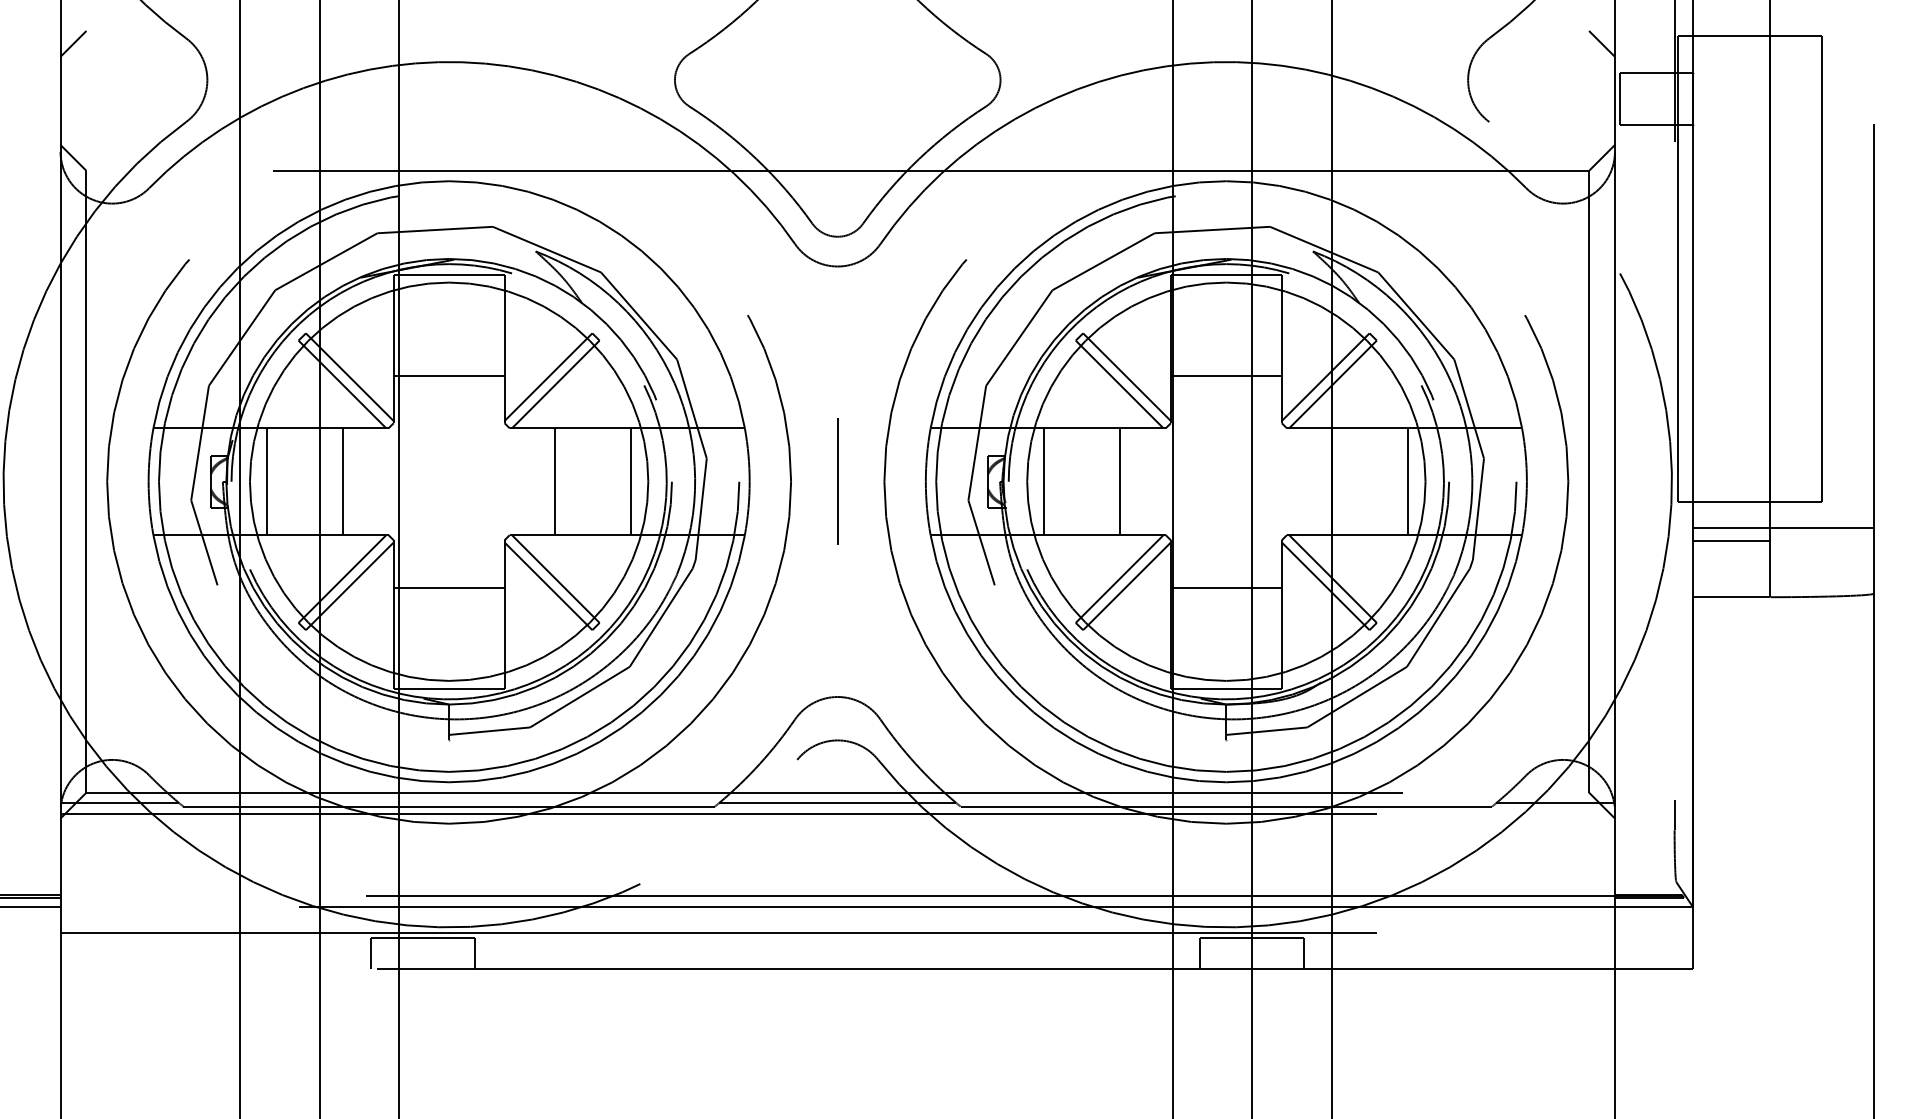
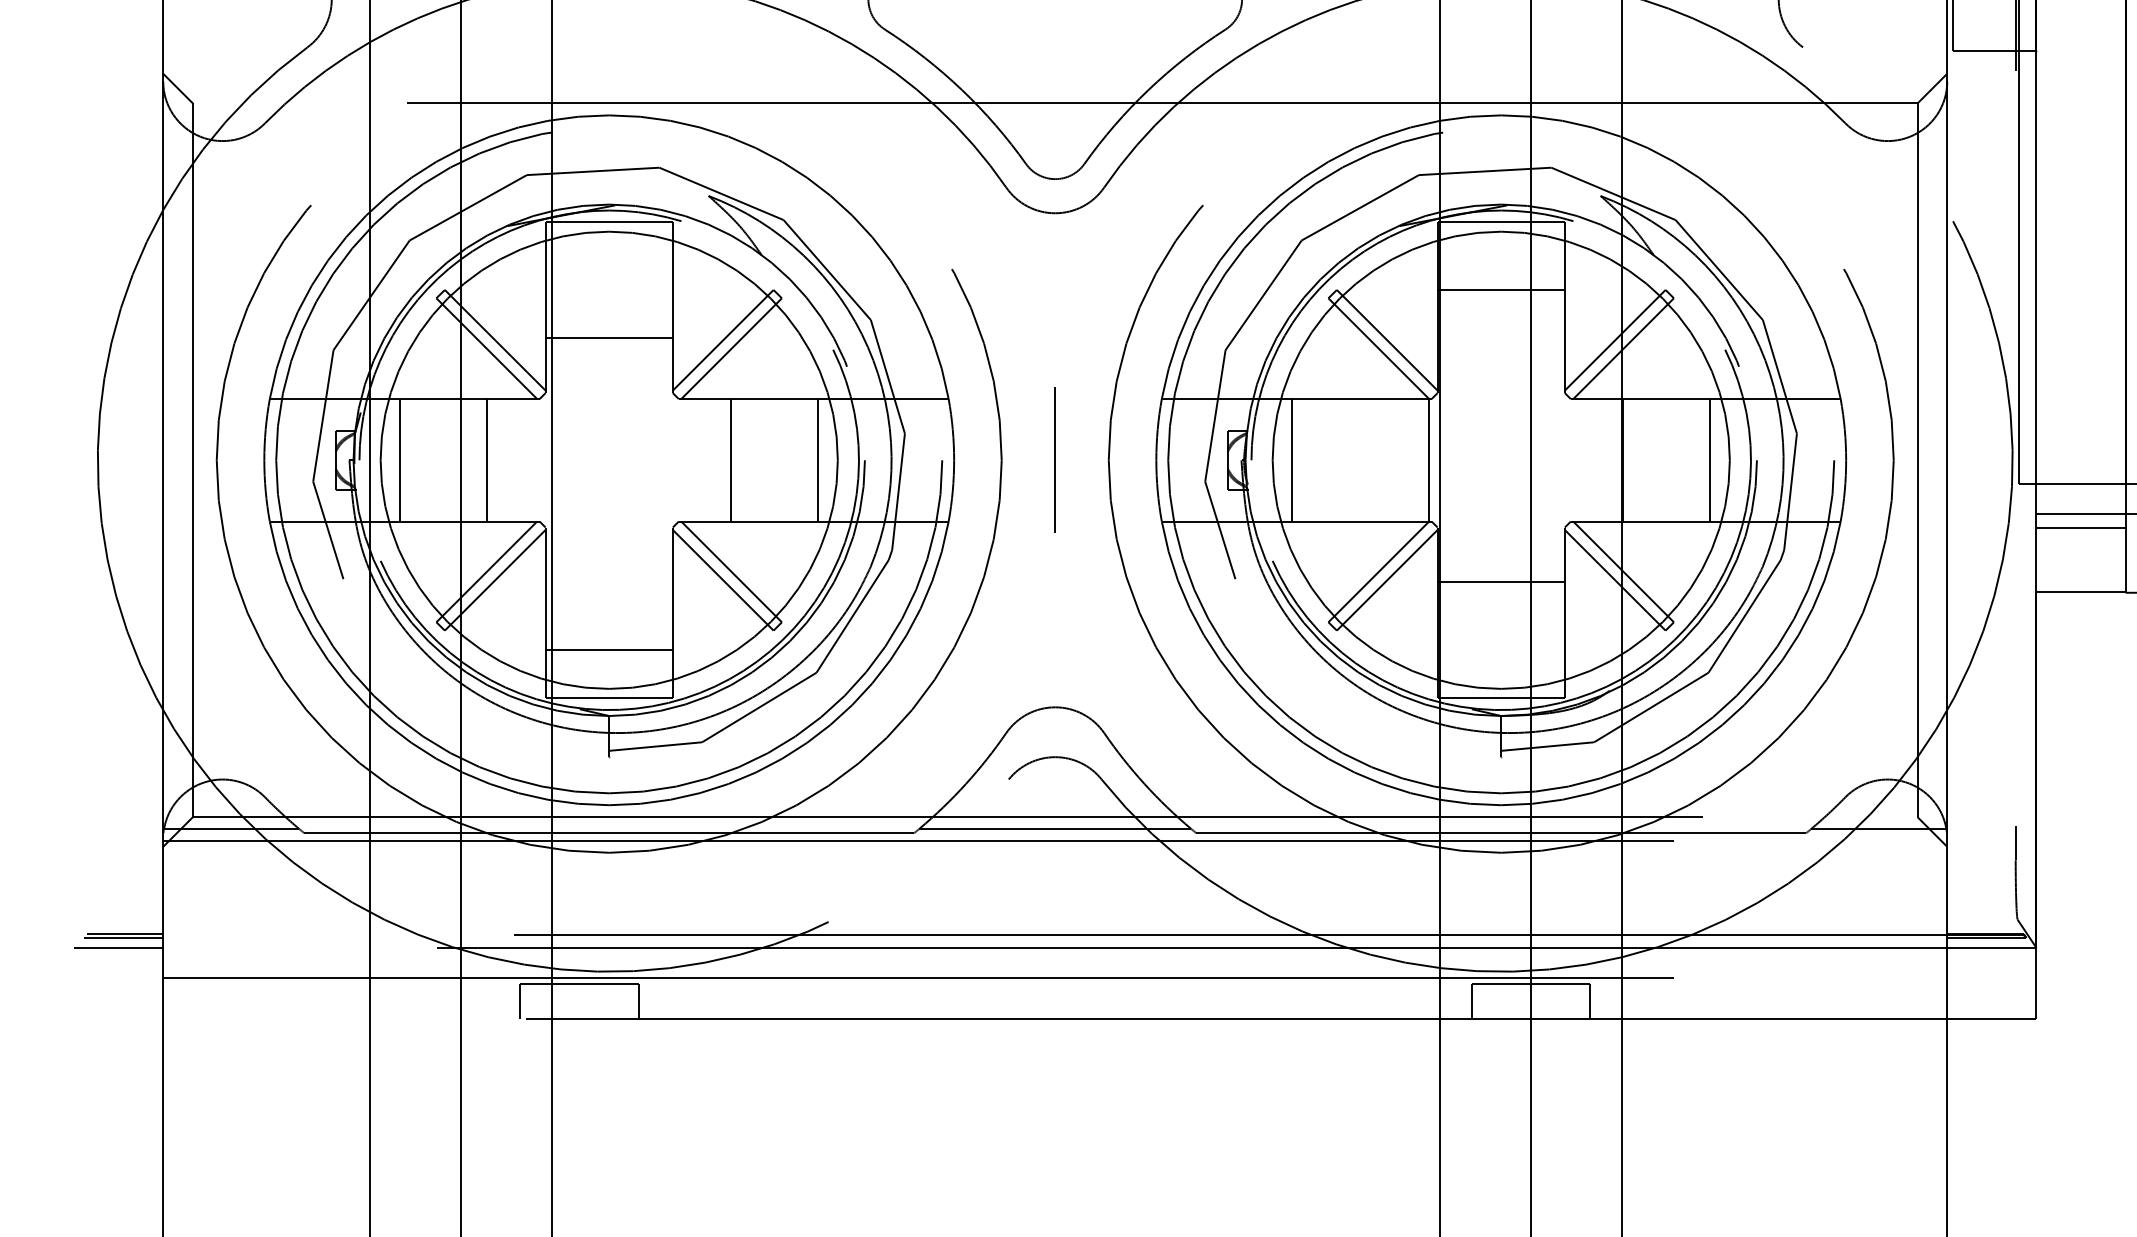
line: (1225, 375) -> (1500, 290), moved
line: (1120, 481) -> (1429, 460), moved
line: (448, 587) -> (608, 649), moved

